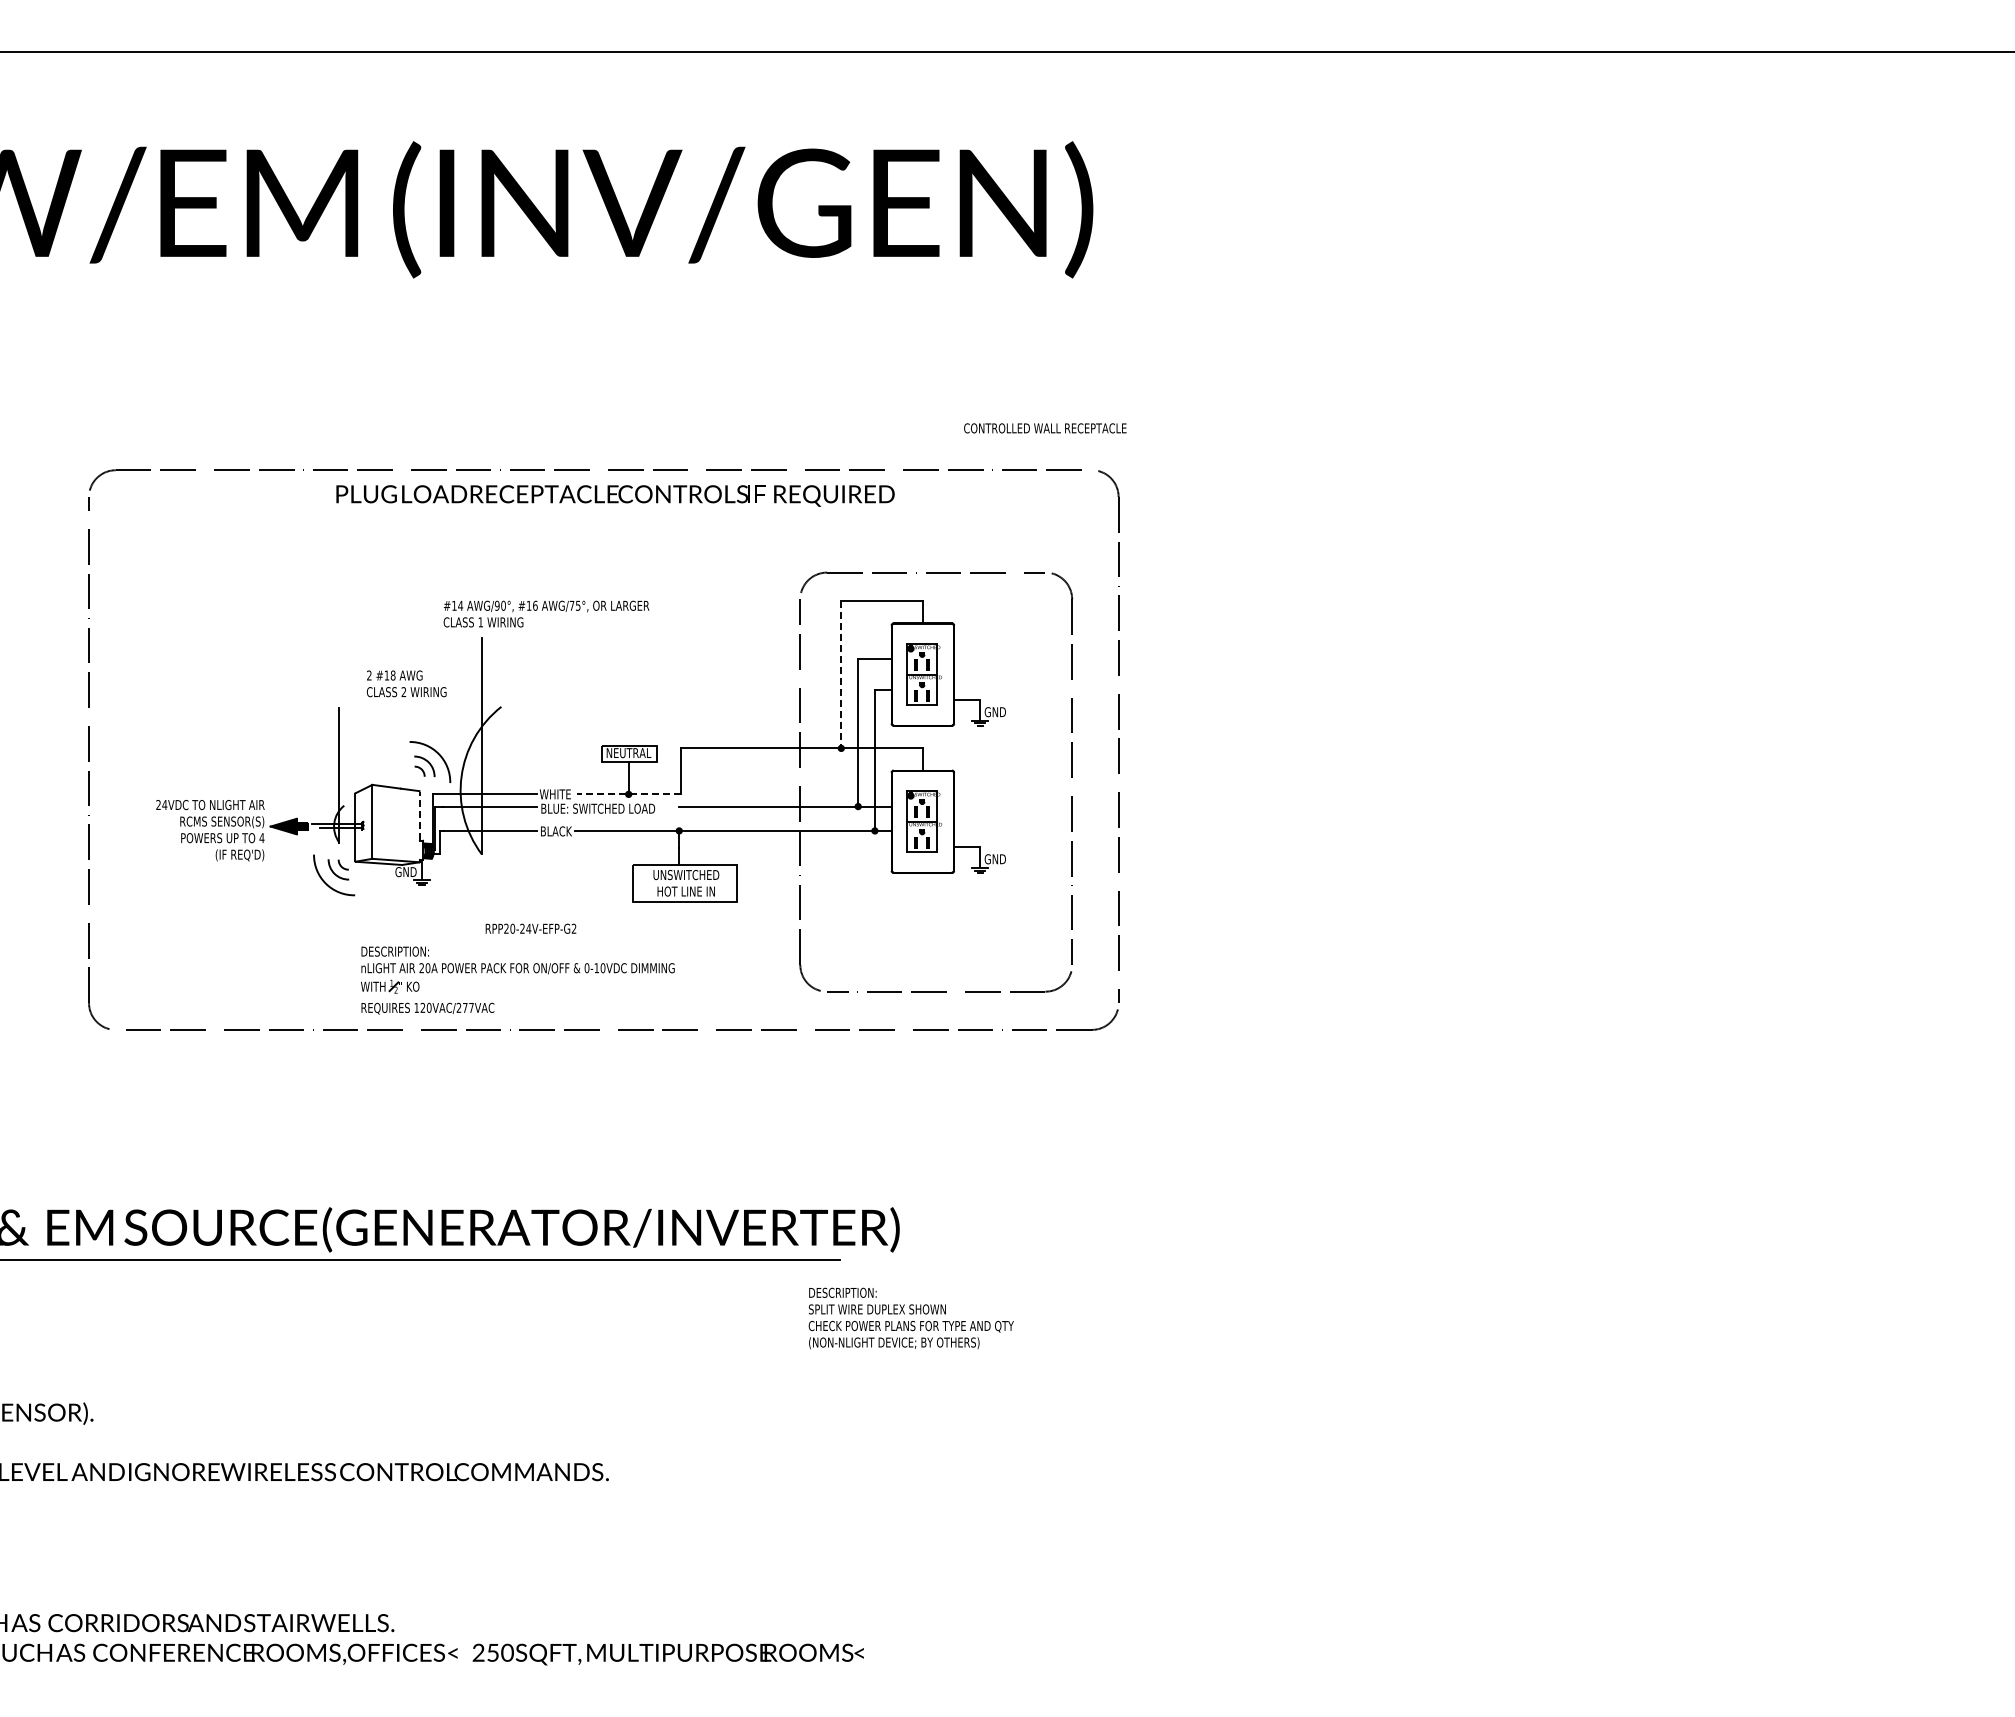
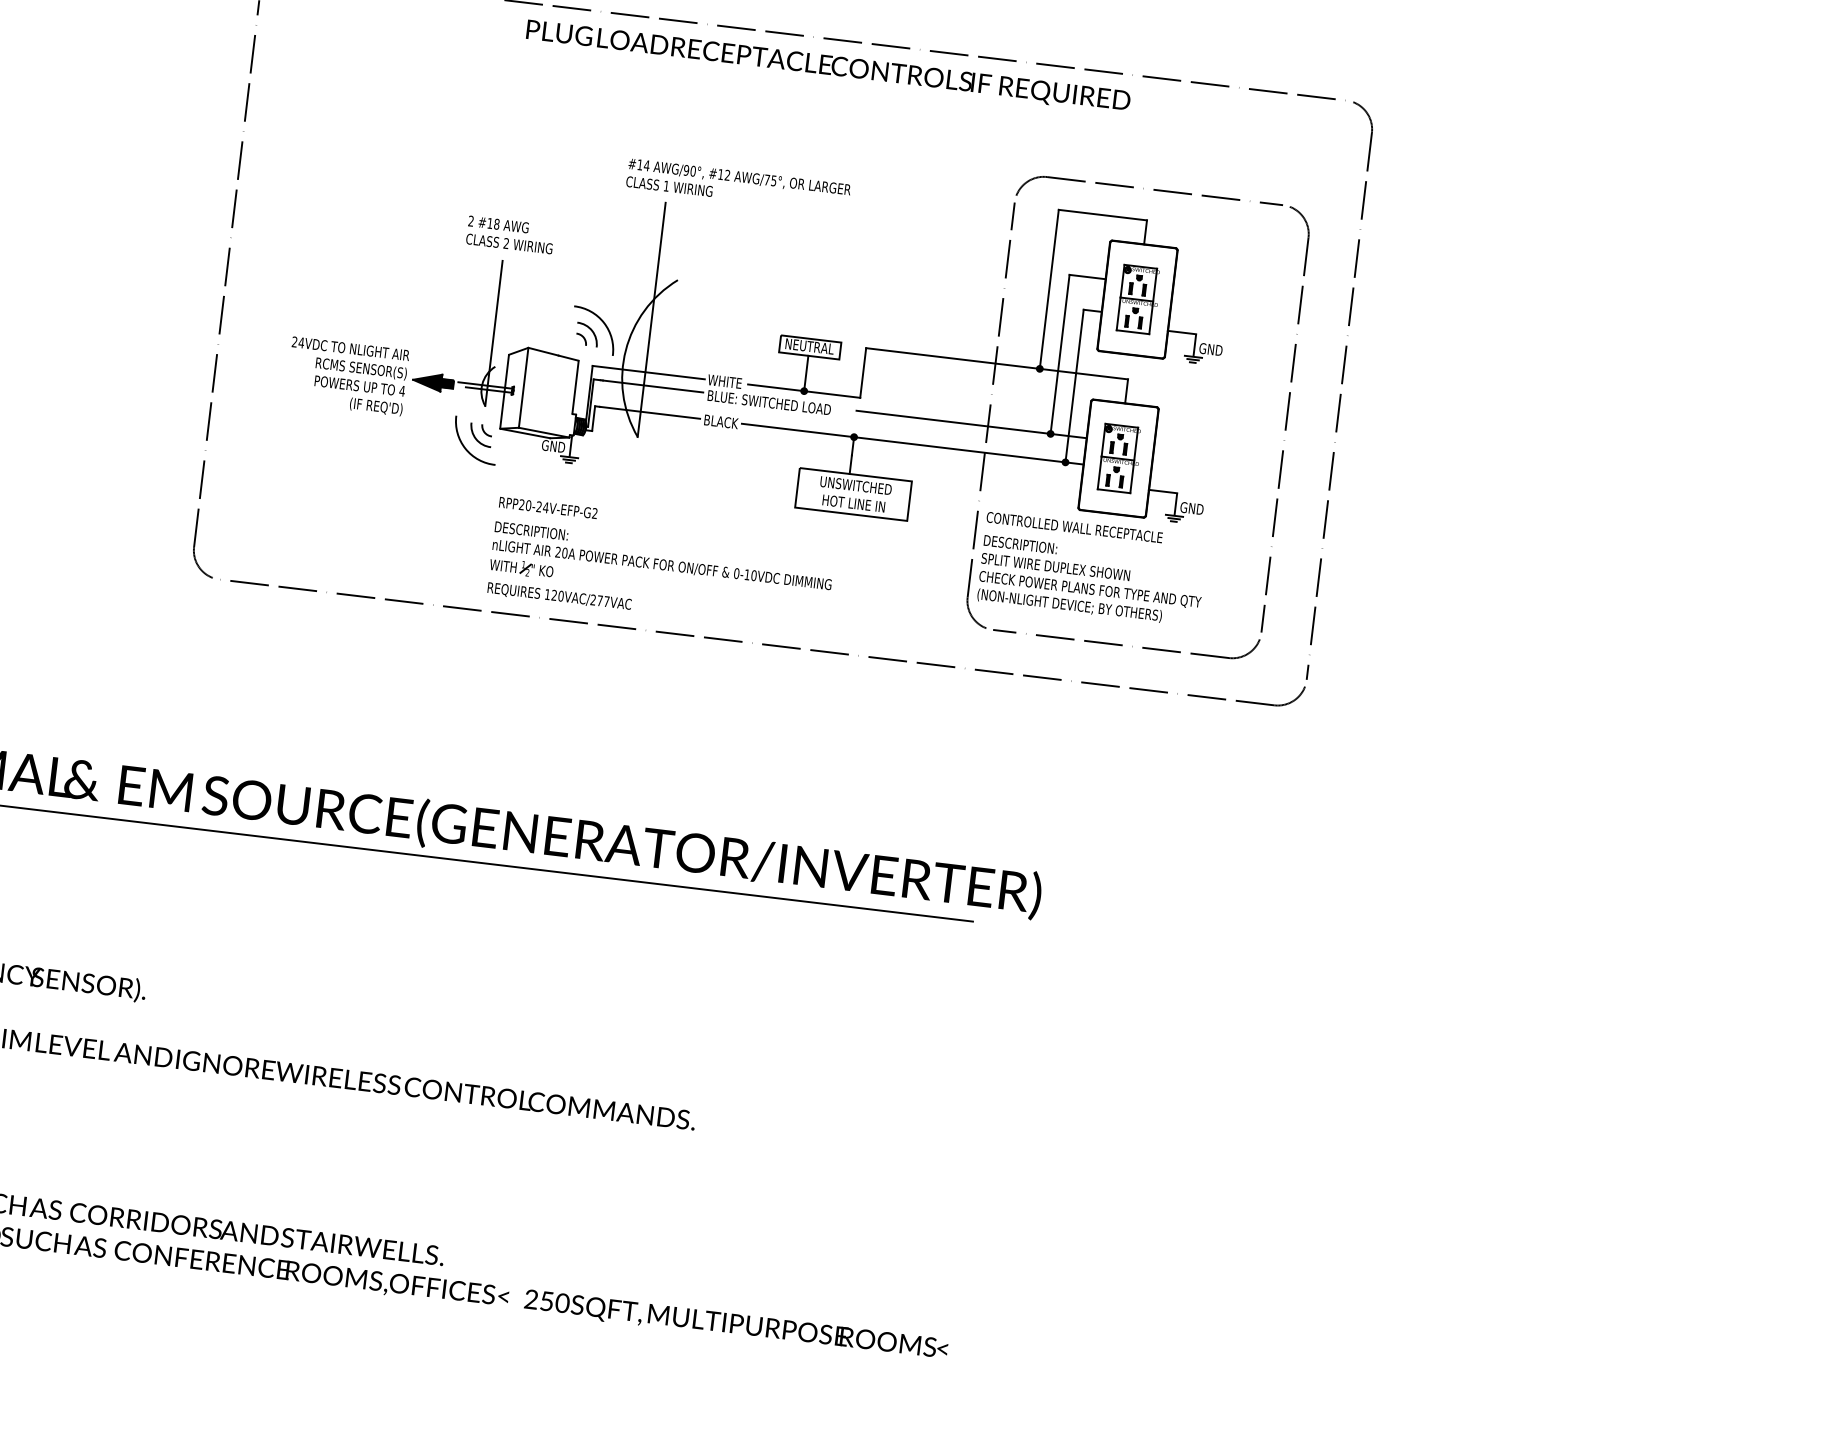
text: (1045, 428) -> (1074, 527), moved
text: (535, 605) -> (727, 175), #16 -> #12
line: (841, 674) -> (1049, 289), dashed -> solid
text: (406, 683) -> (510, 234), moved
line: (628, 794) -> (803, 391), dashed -> solid
line: (419, 815) -> (575, 387), dashed -> solid
text: (530, 928) -> (547, 507), moved
text: (910, 1318) -> (1090, 581), moved

